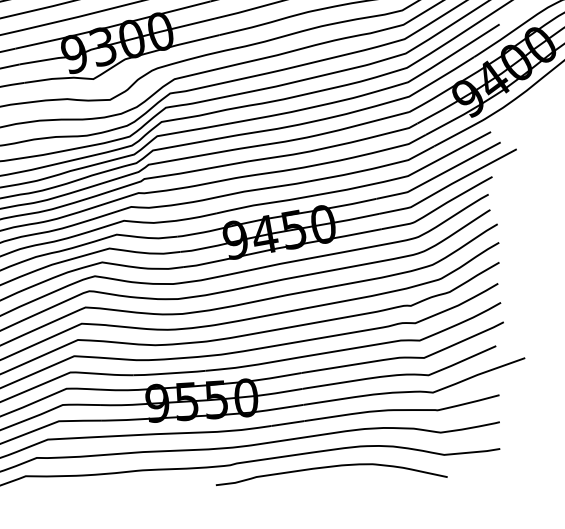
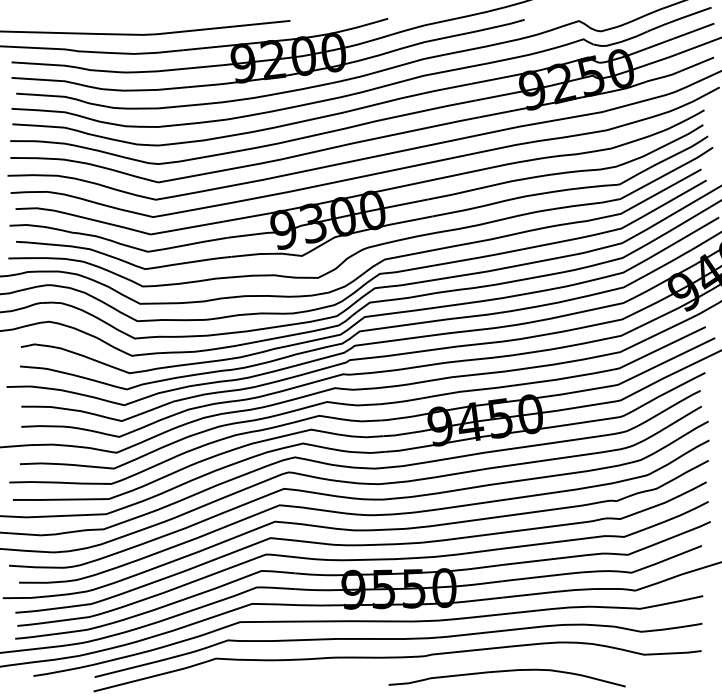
curve: (327, 468) -> (503, 672), moved

